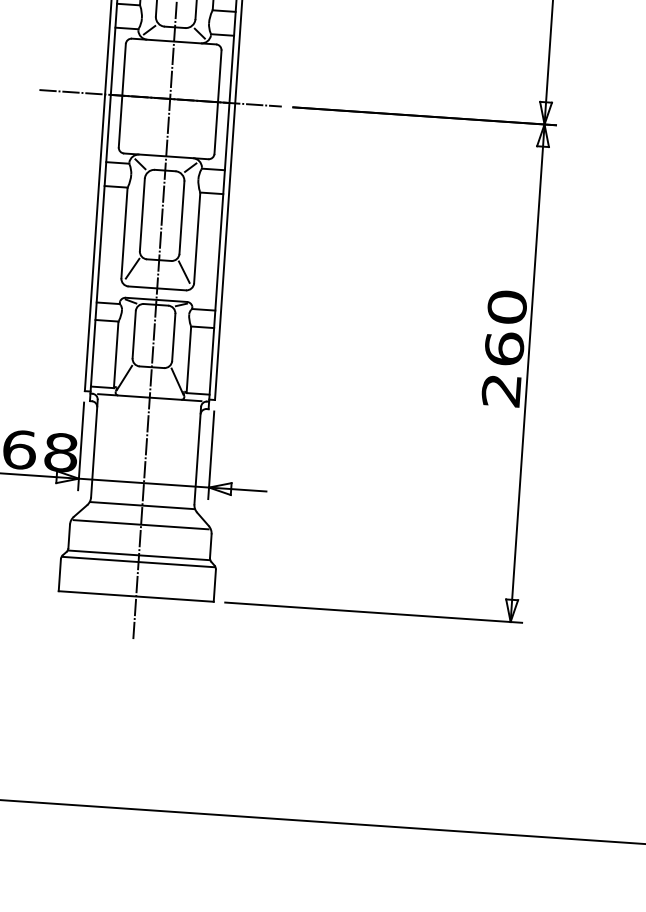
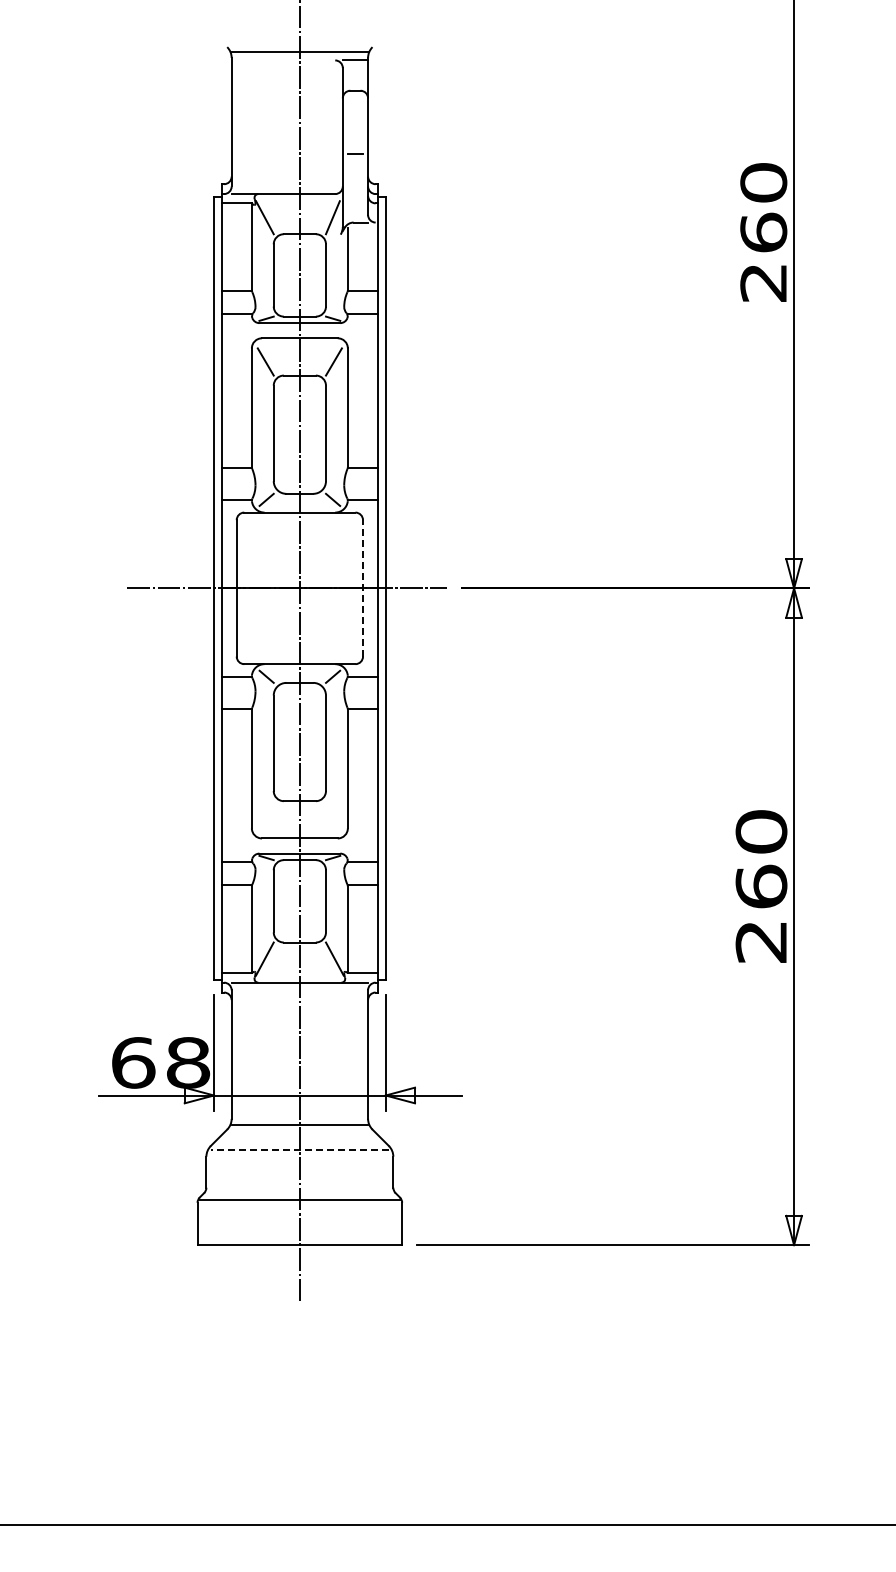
line: (218, 101) -> (363, 587), solid -> dashed
line: (132, 268) -> (265, 814), removed
line: (183, 271) -> (333, 814), removed
line: (140, 524) -> (299, 1150), solid -> dashed
line: (138, 555) -> (299, 1190), removed

